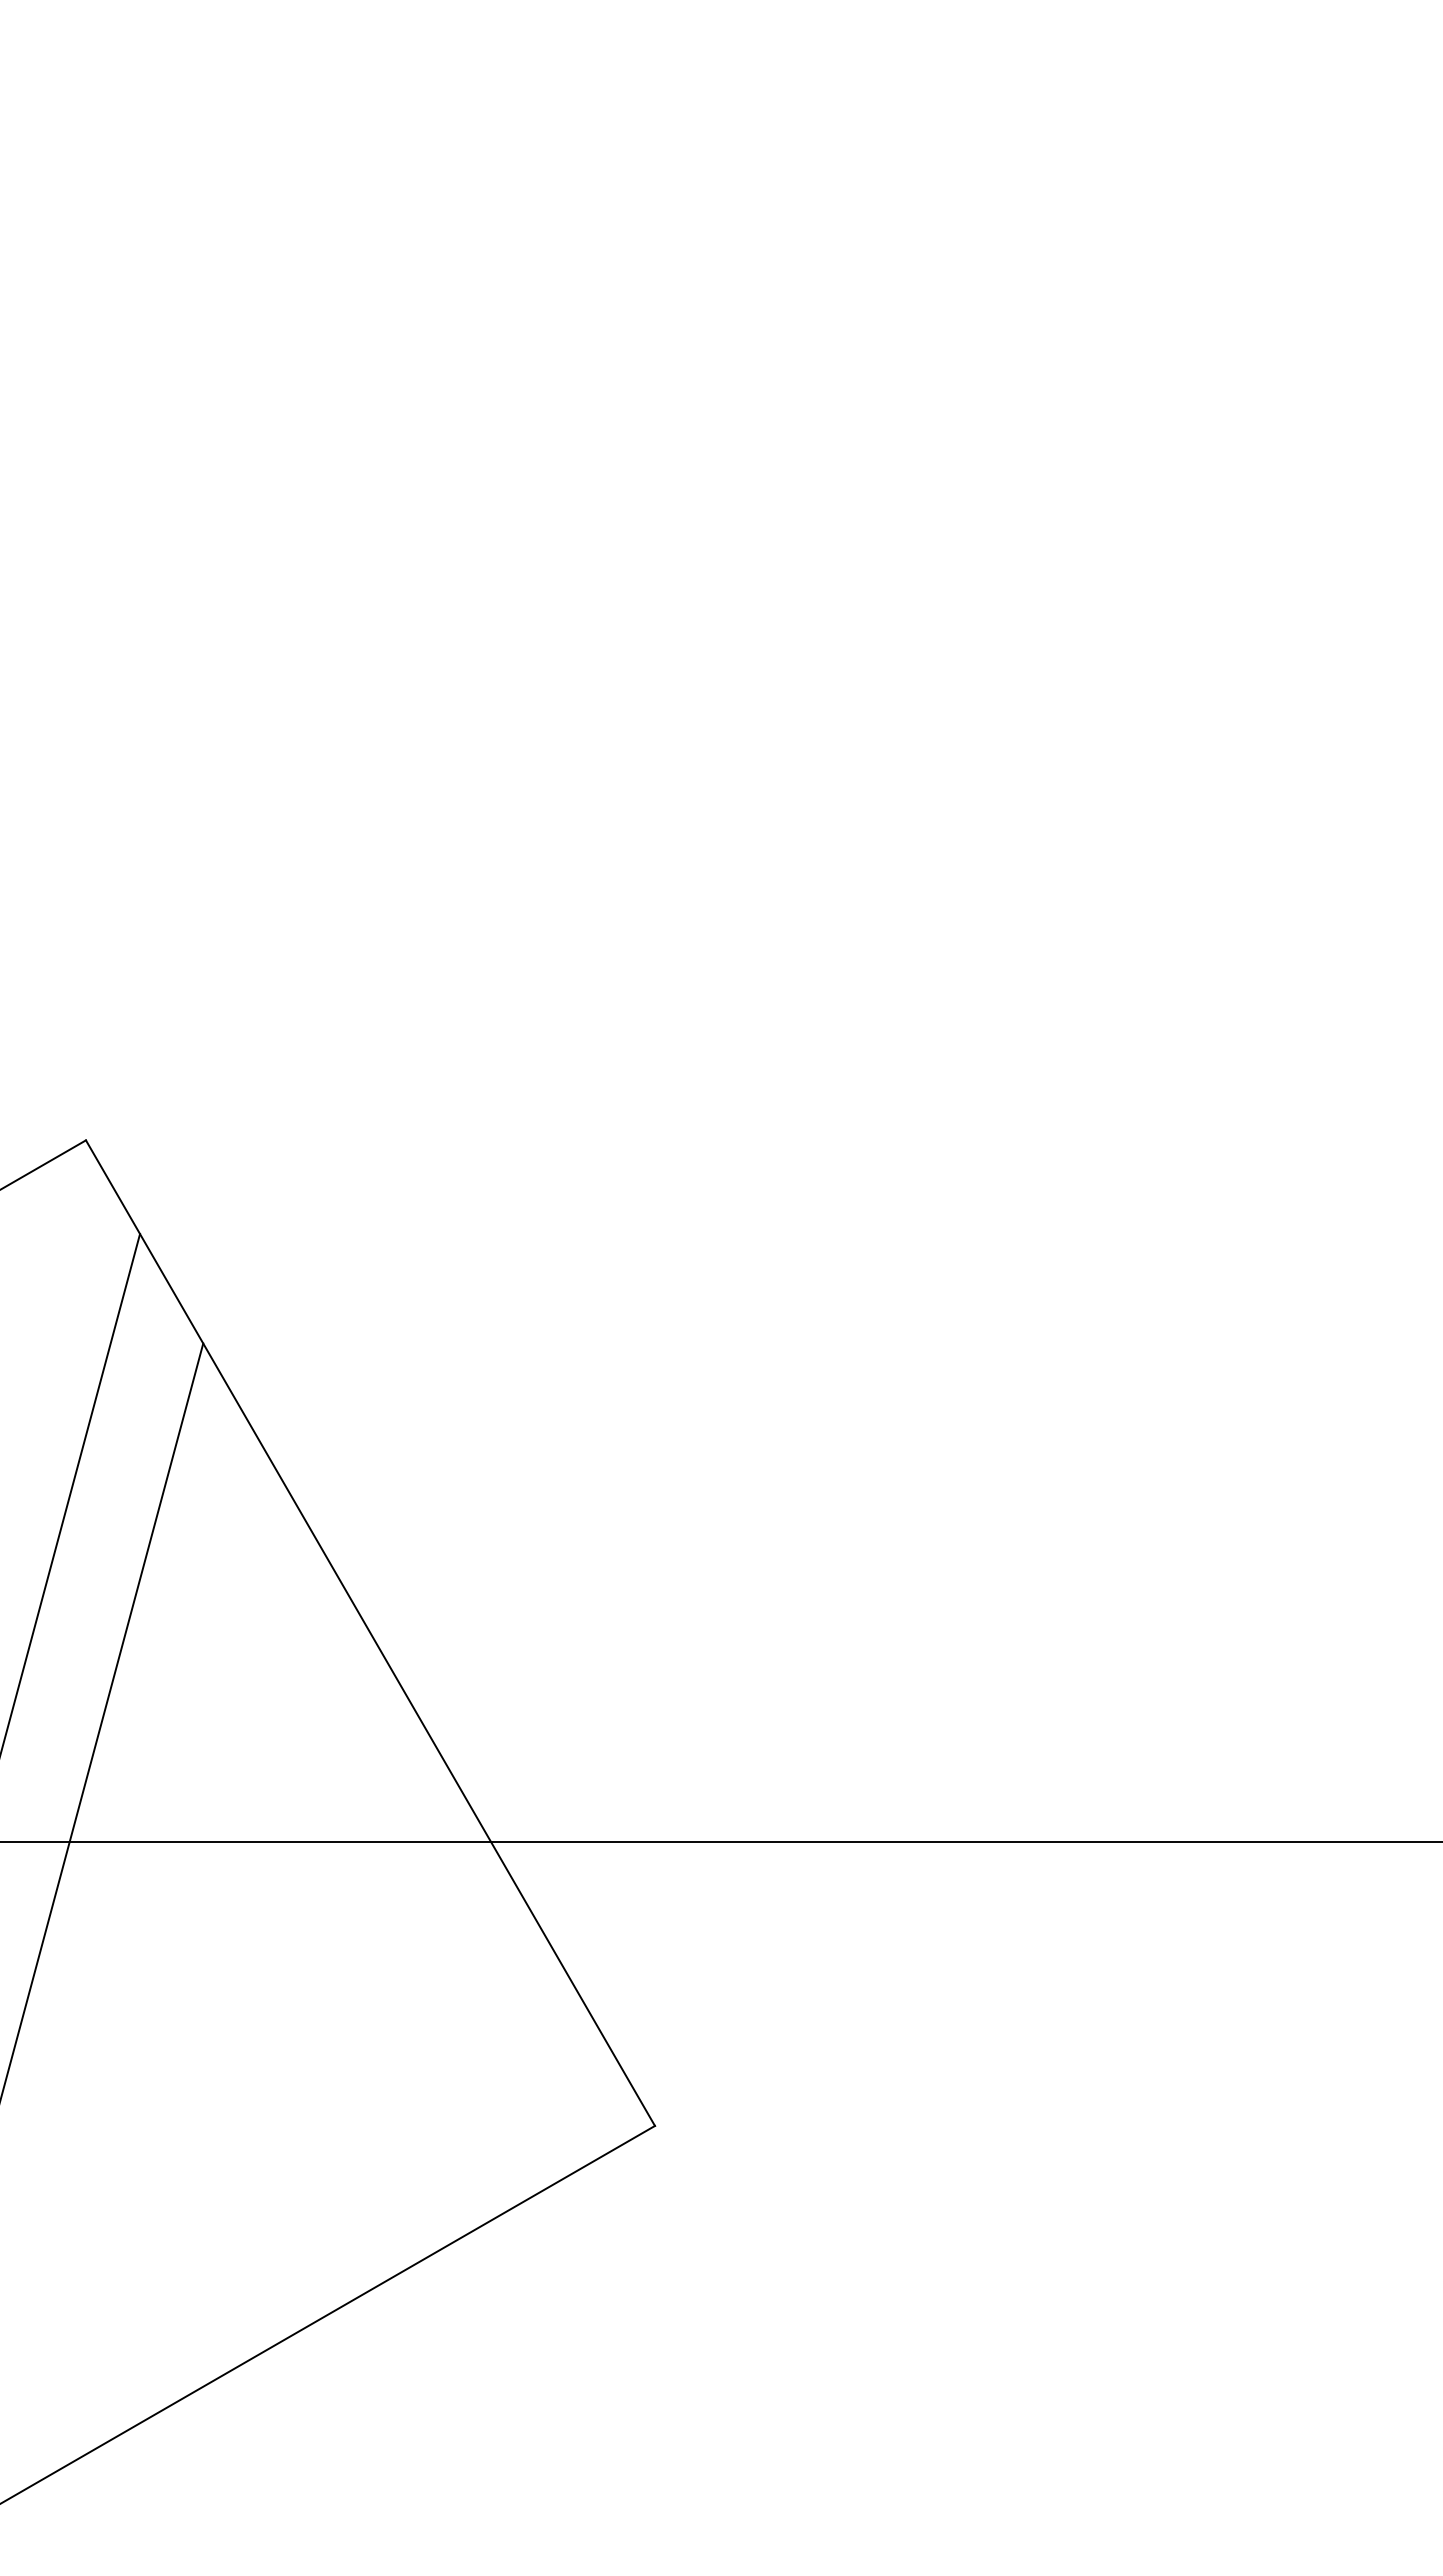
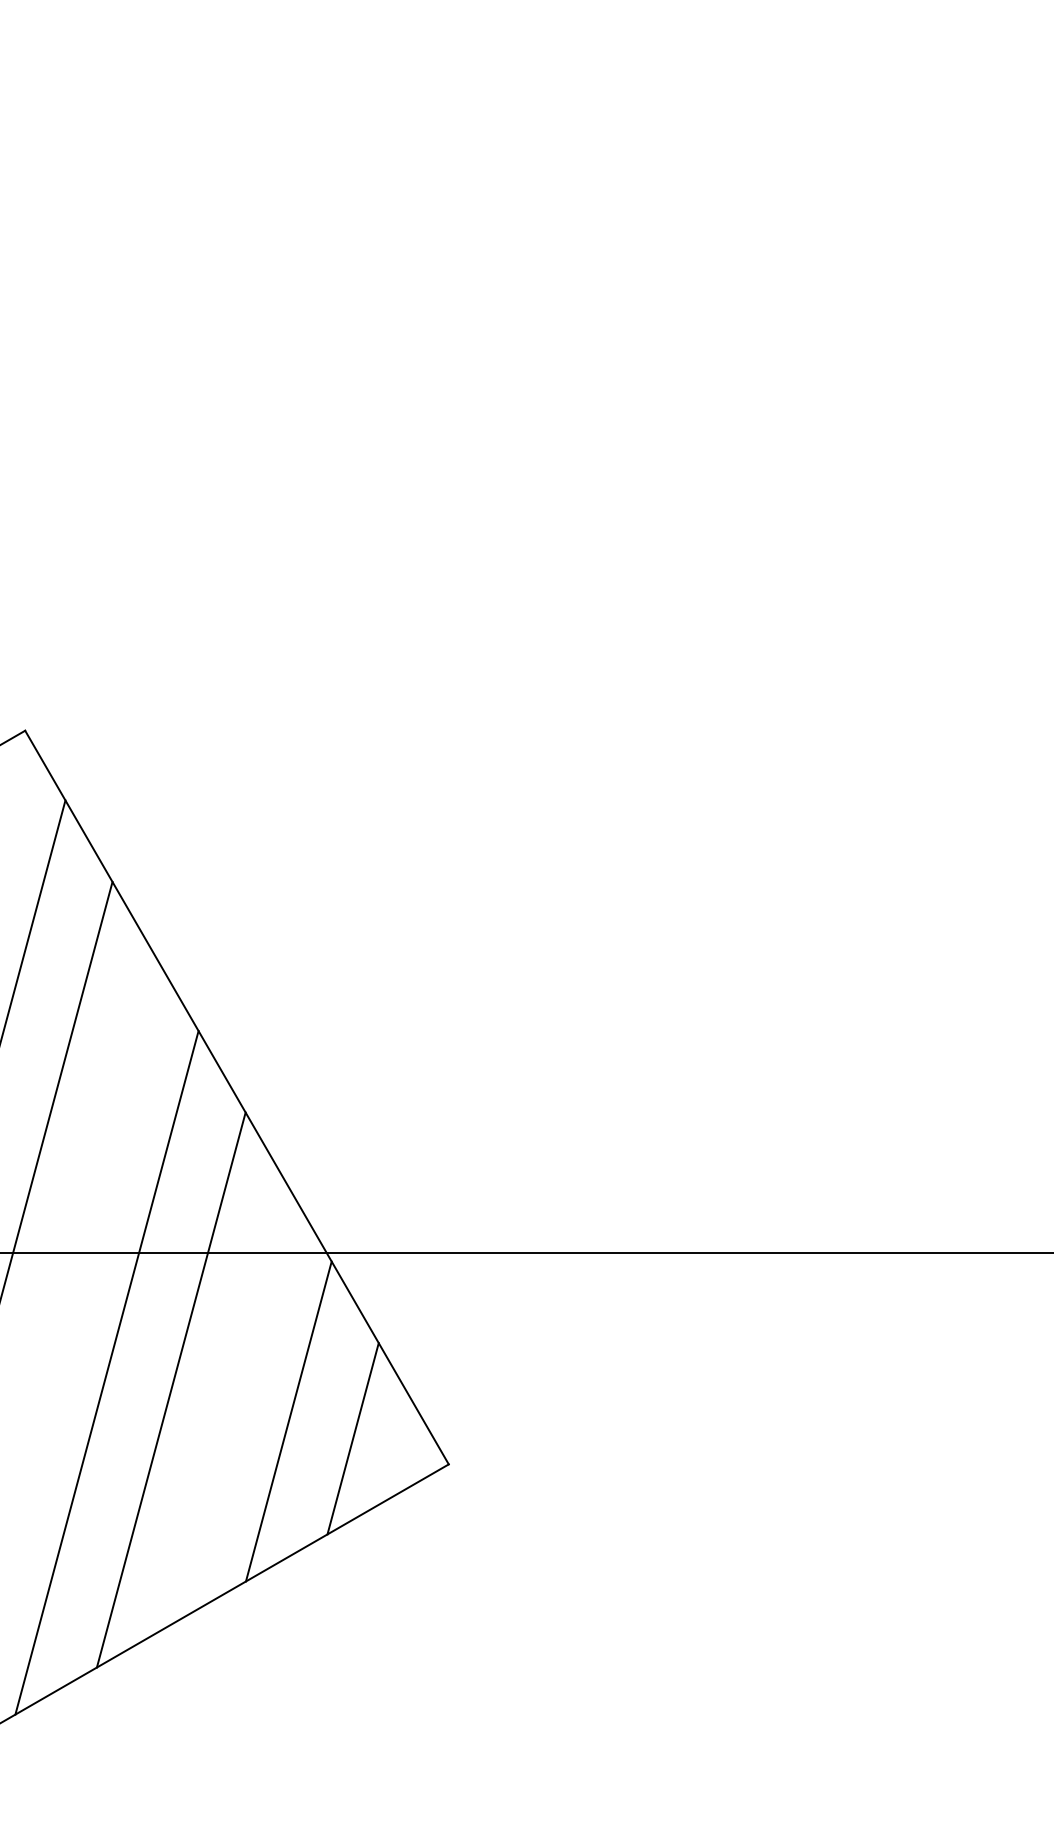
line: (195, 2002) -> (106, 1372), added
line: (282, 2025) -> (171, 1389), added
line: (439, 2068) -> (288, 1421), added
line: (526, 2091) -> (353, 1438), added

